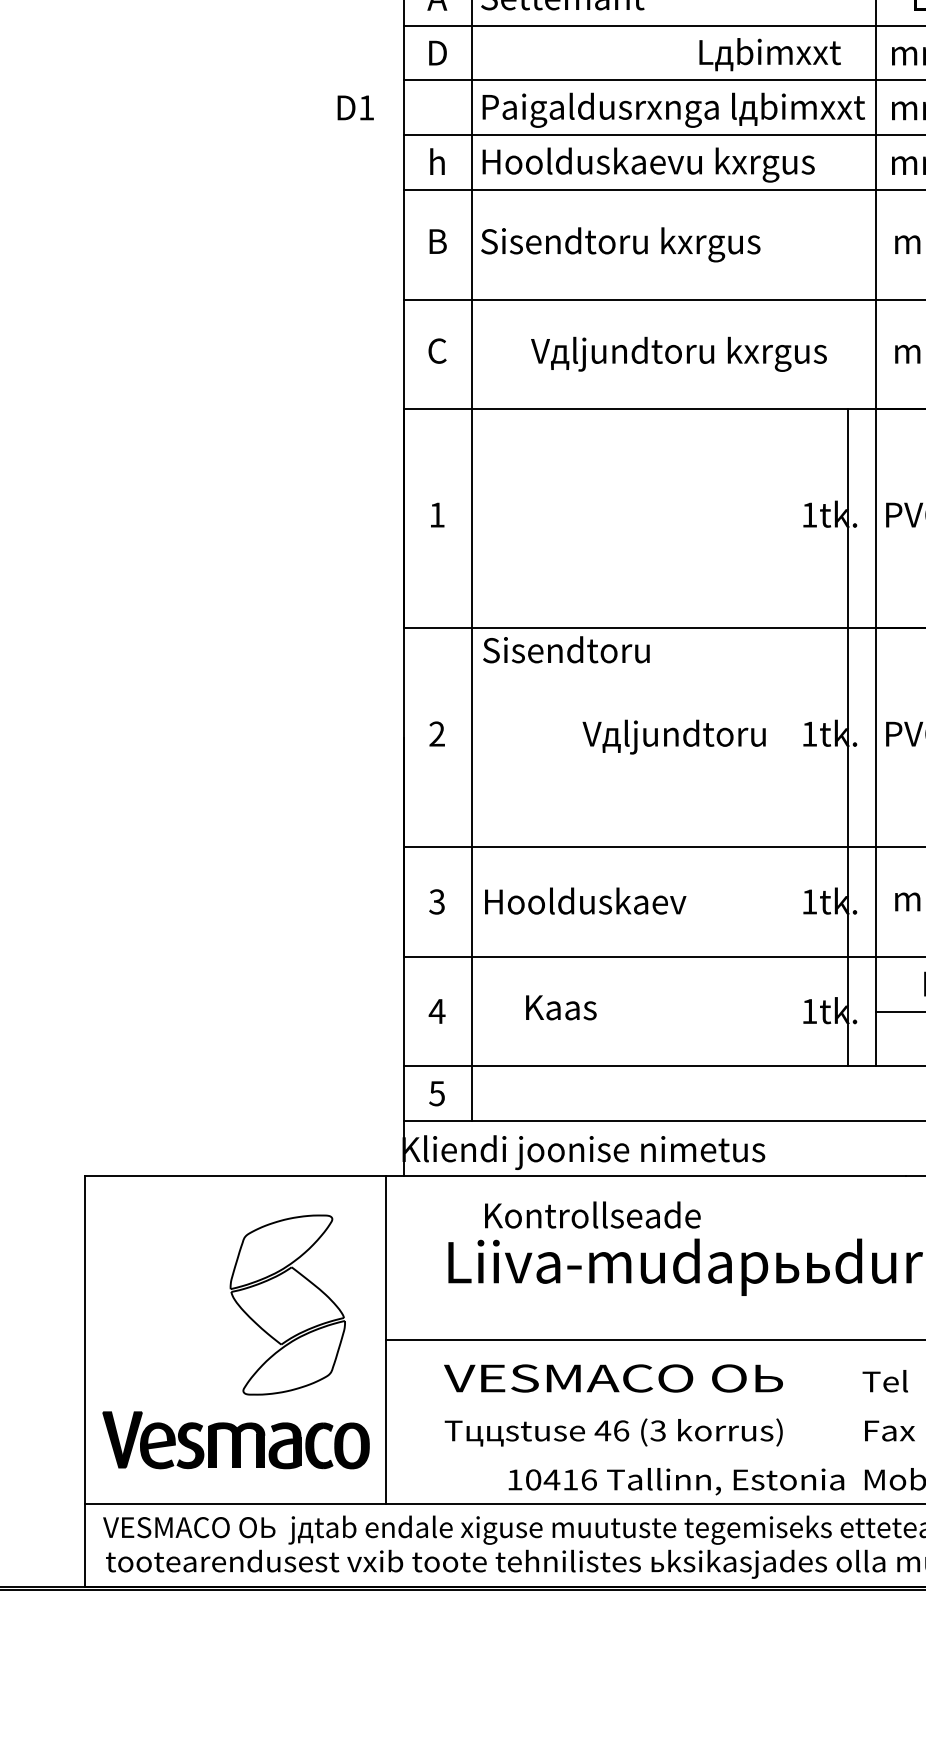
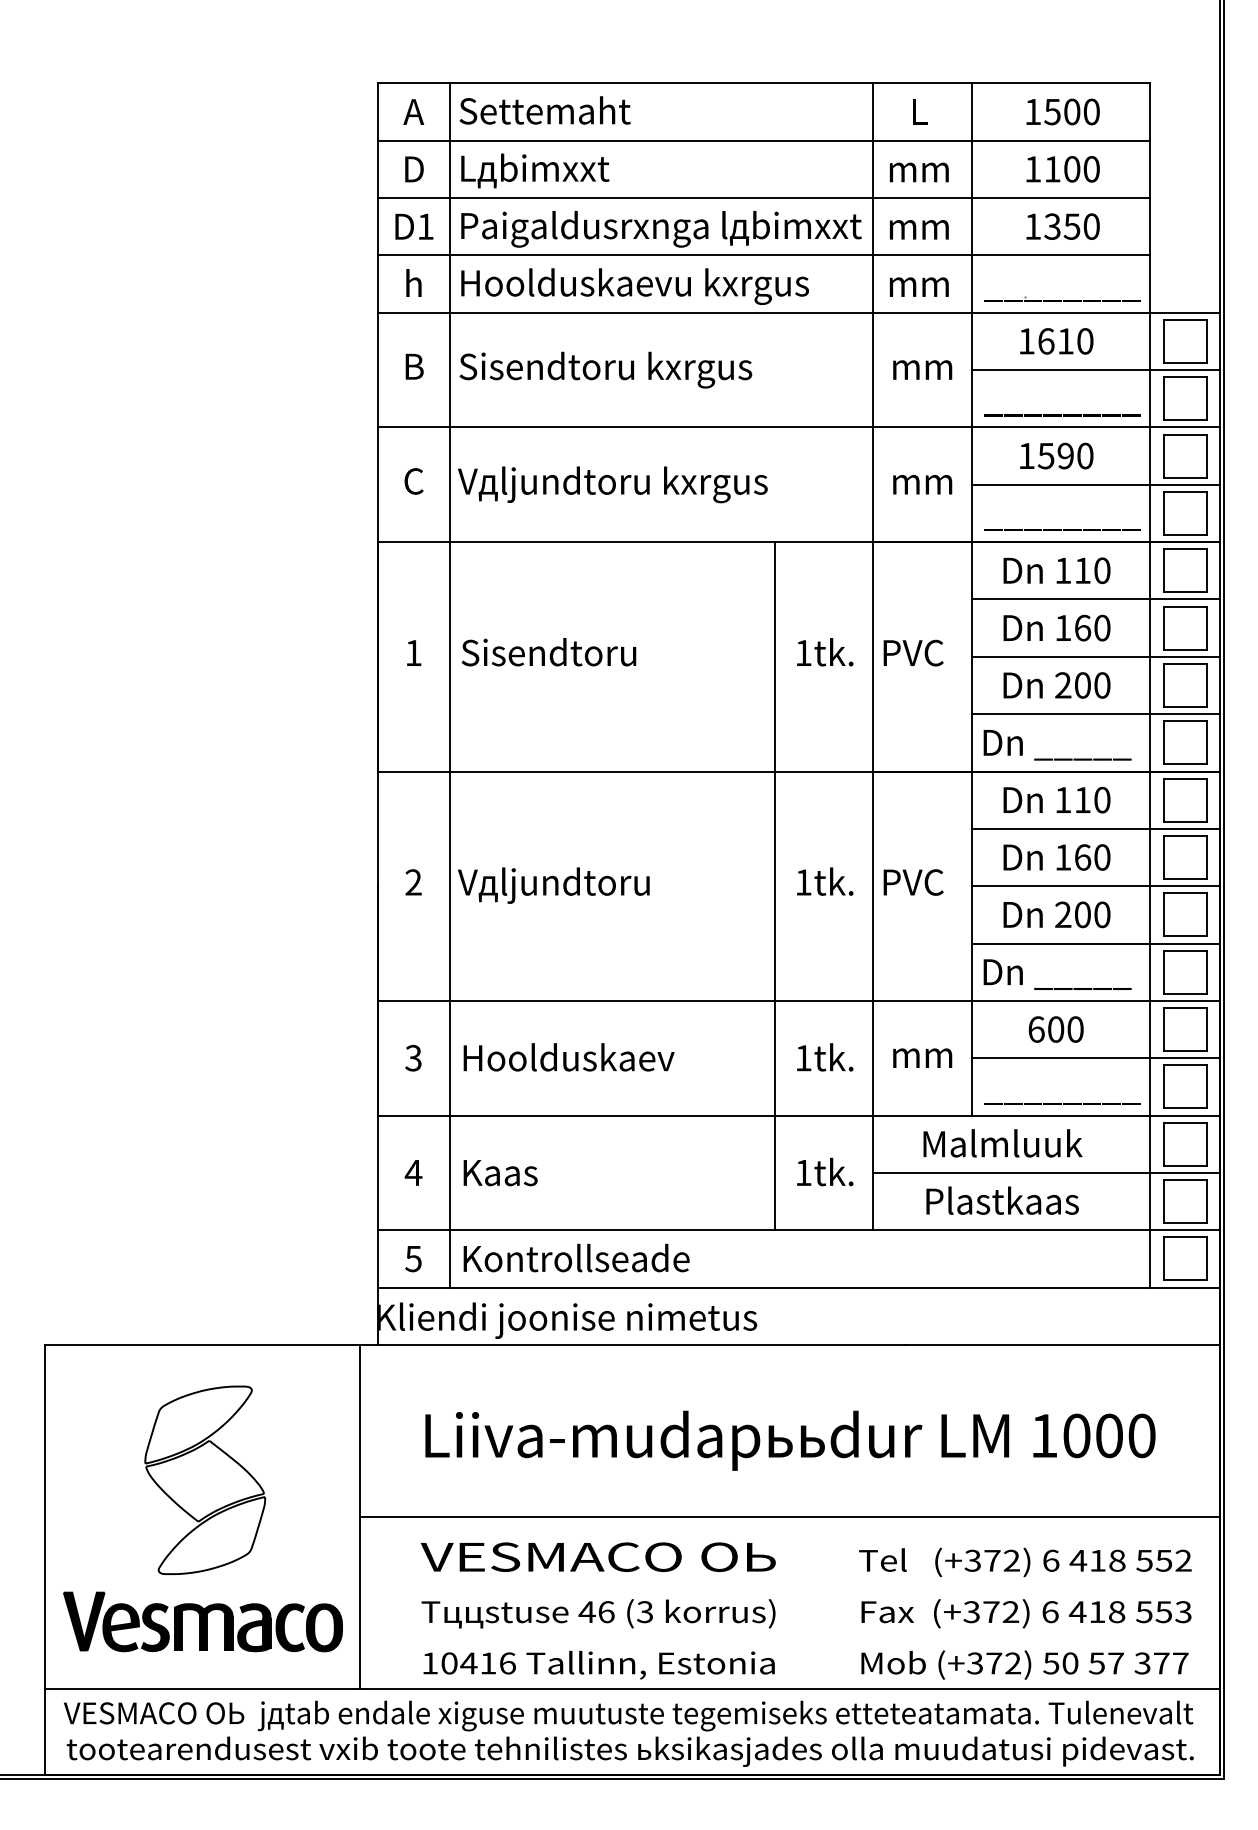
text: (770, 54) -> (535, 170), moved
text: (355, 107) -> (414, 226), moved
text: (678, 354) -> (612, 484), moved
text: (565, 650) -> (548, 652), moved
text: (673, 737) -> (553, 885), moved
line: (847, 737) -> (774, 886), moved
text: (561, 1008) -> (500, 1173), moved
text: (592, 1214) -> (576, 1257), moved
part: (288, 1304) -> (205, 1479), moved
text: (675, 1481) -> (598, 1665), moved

